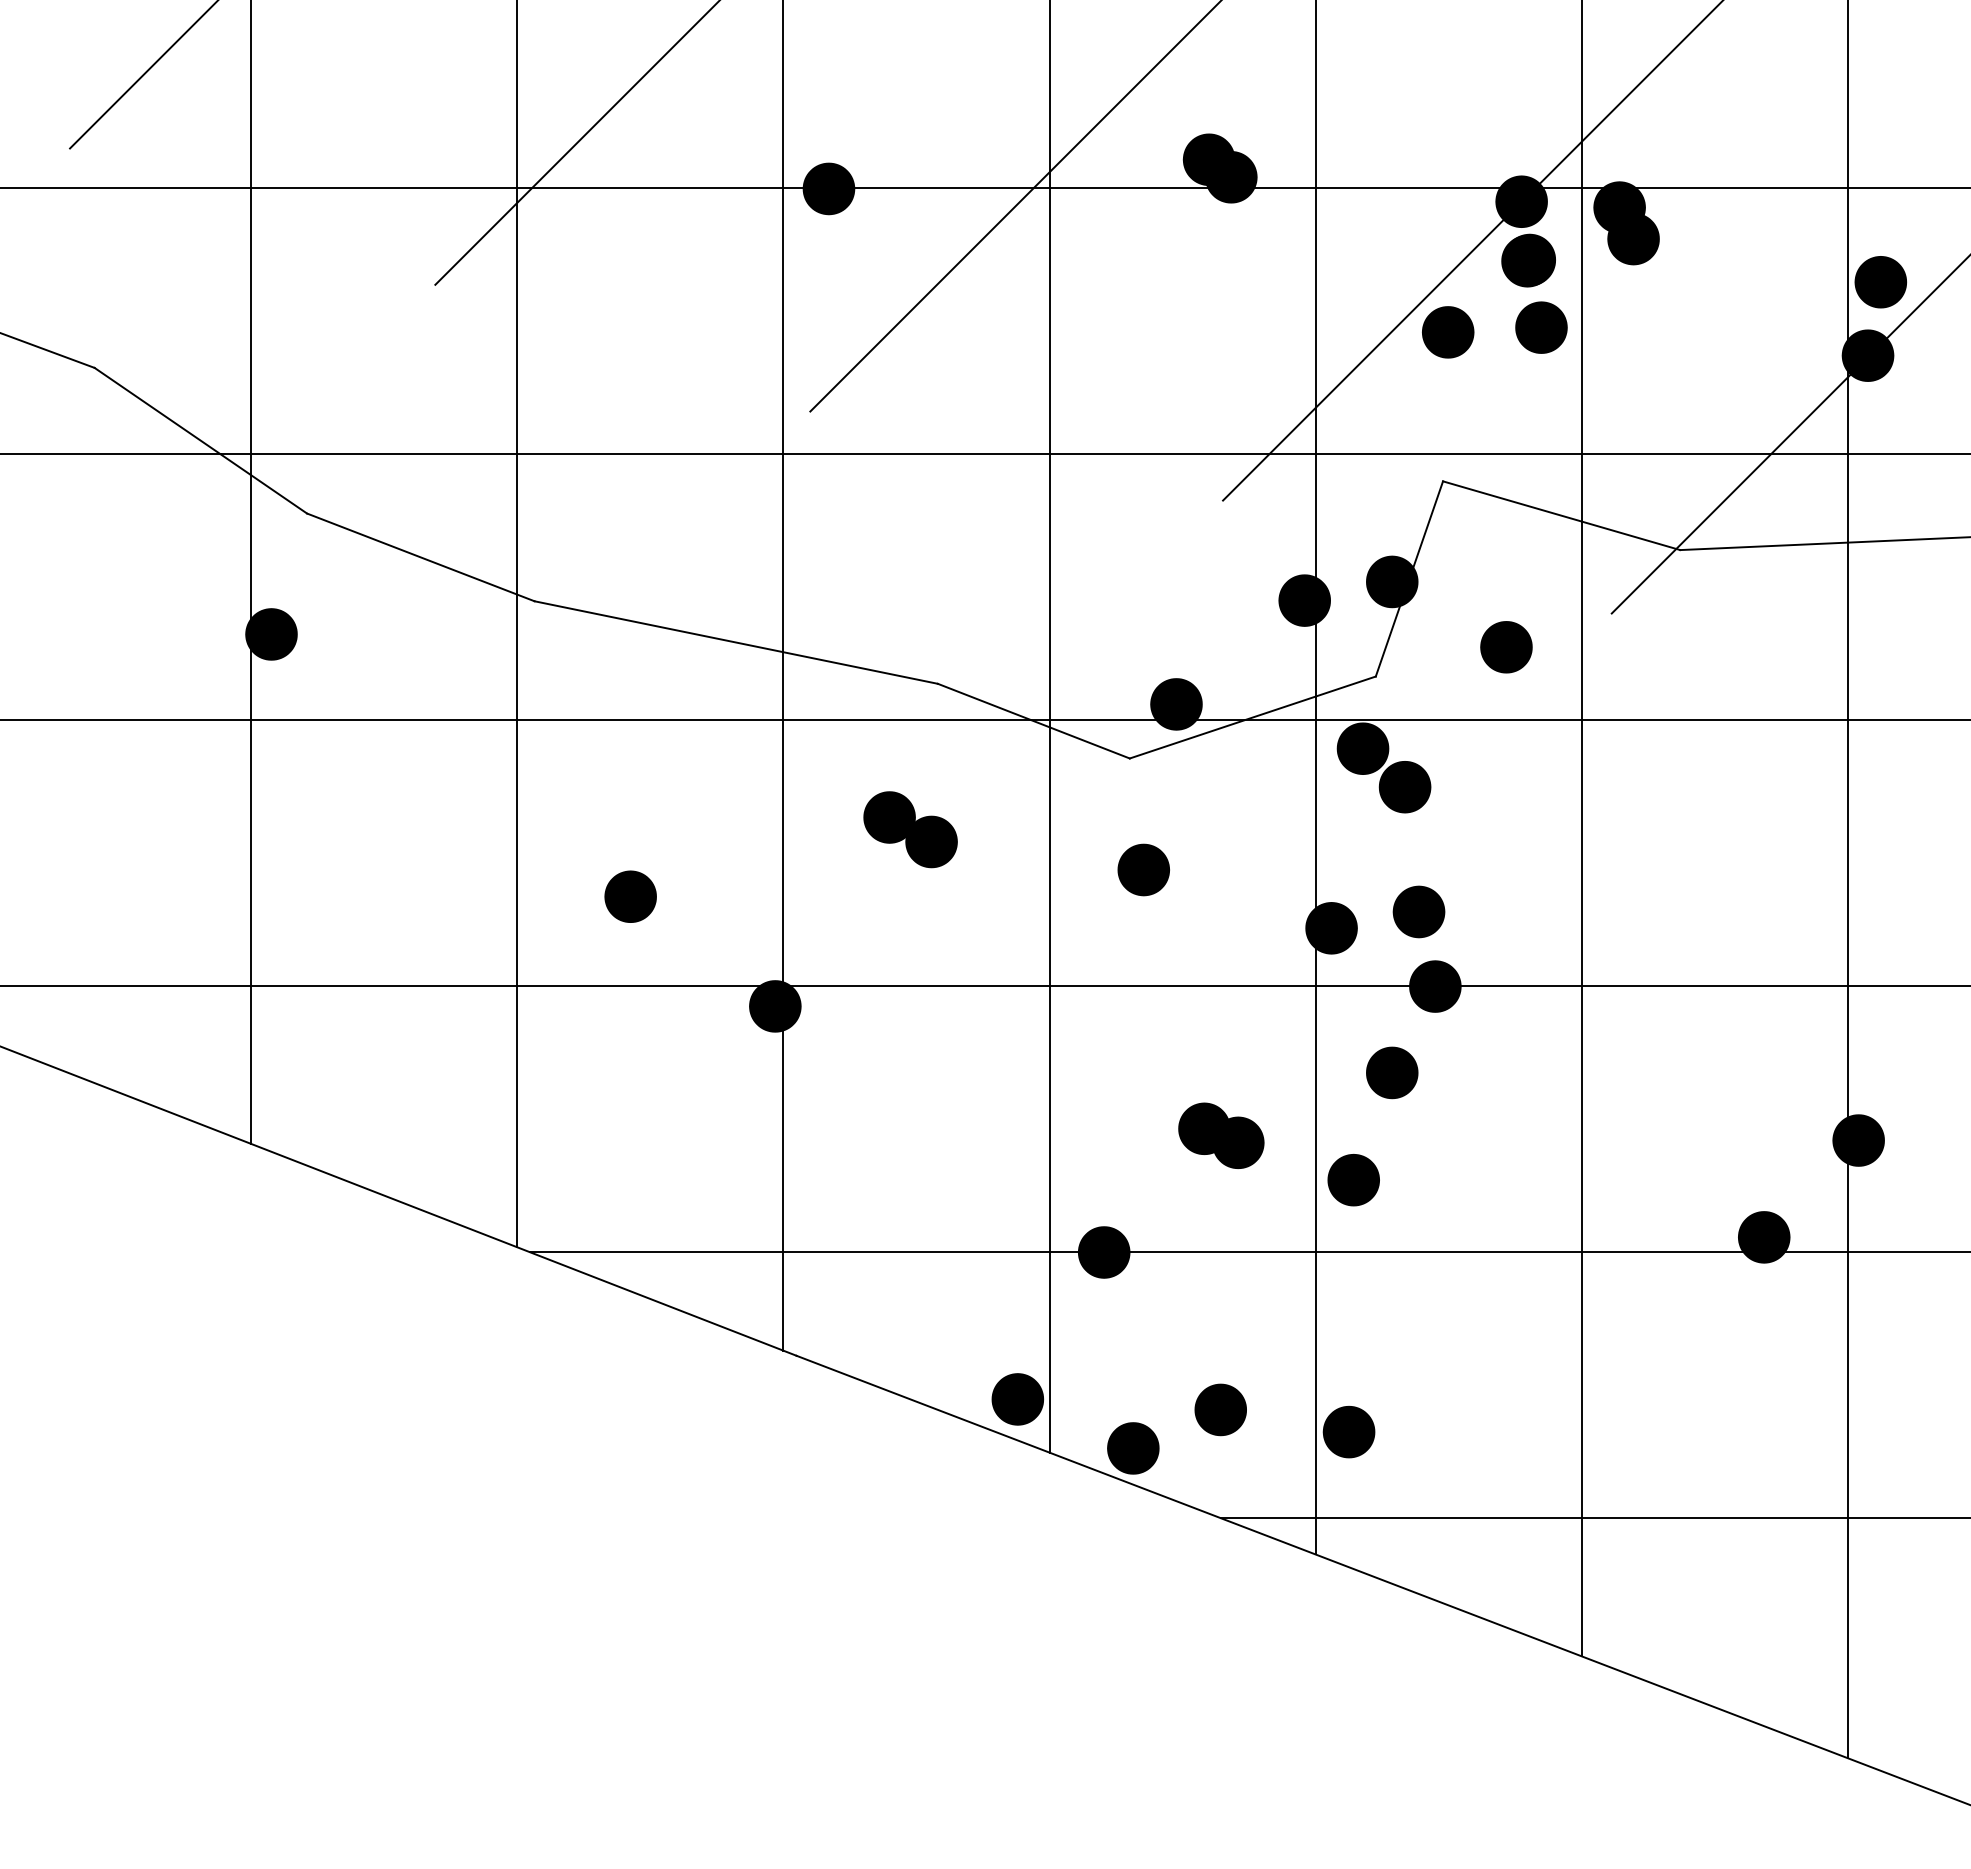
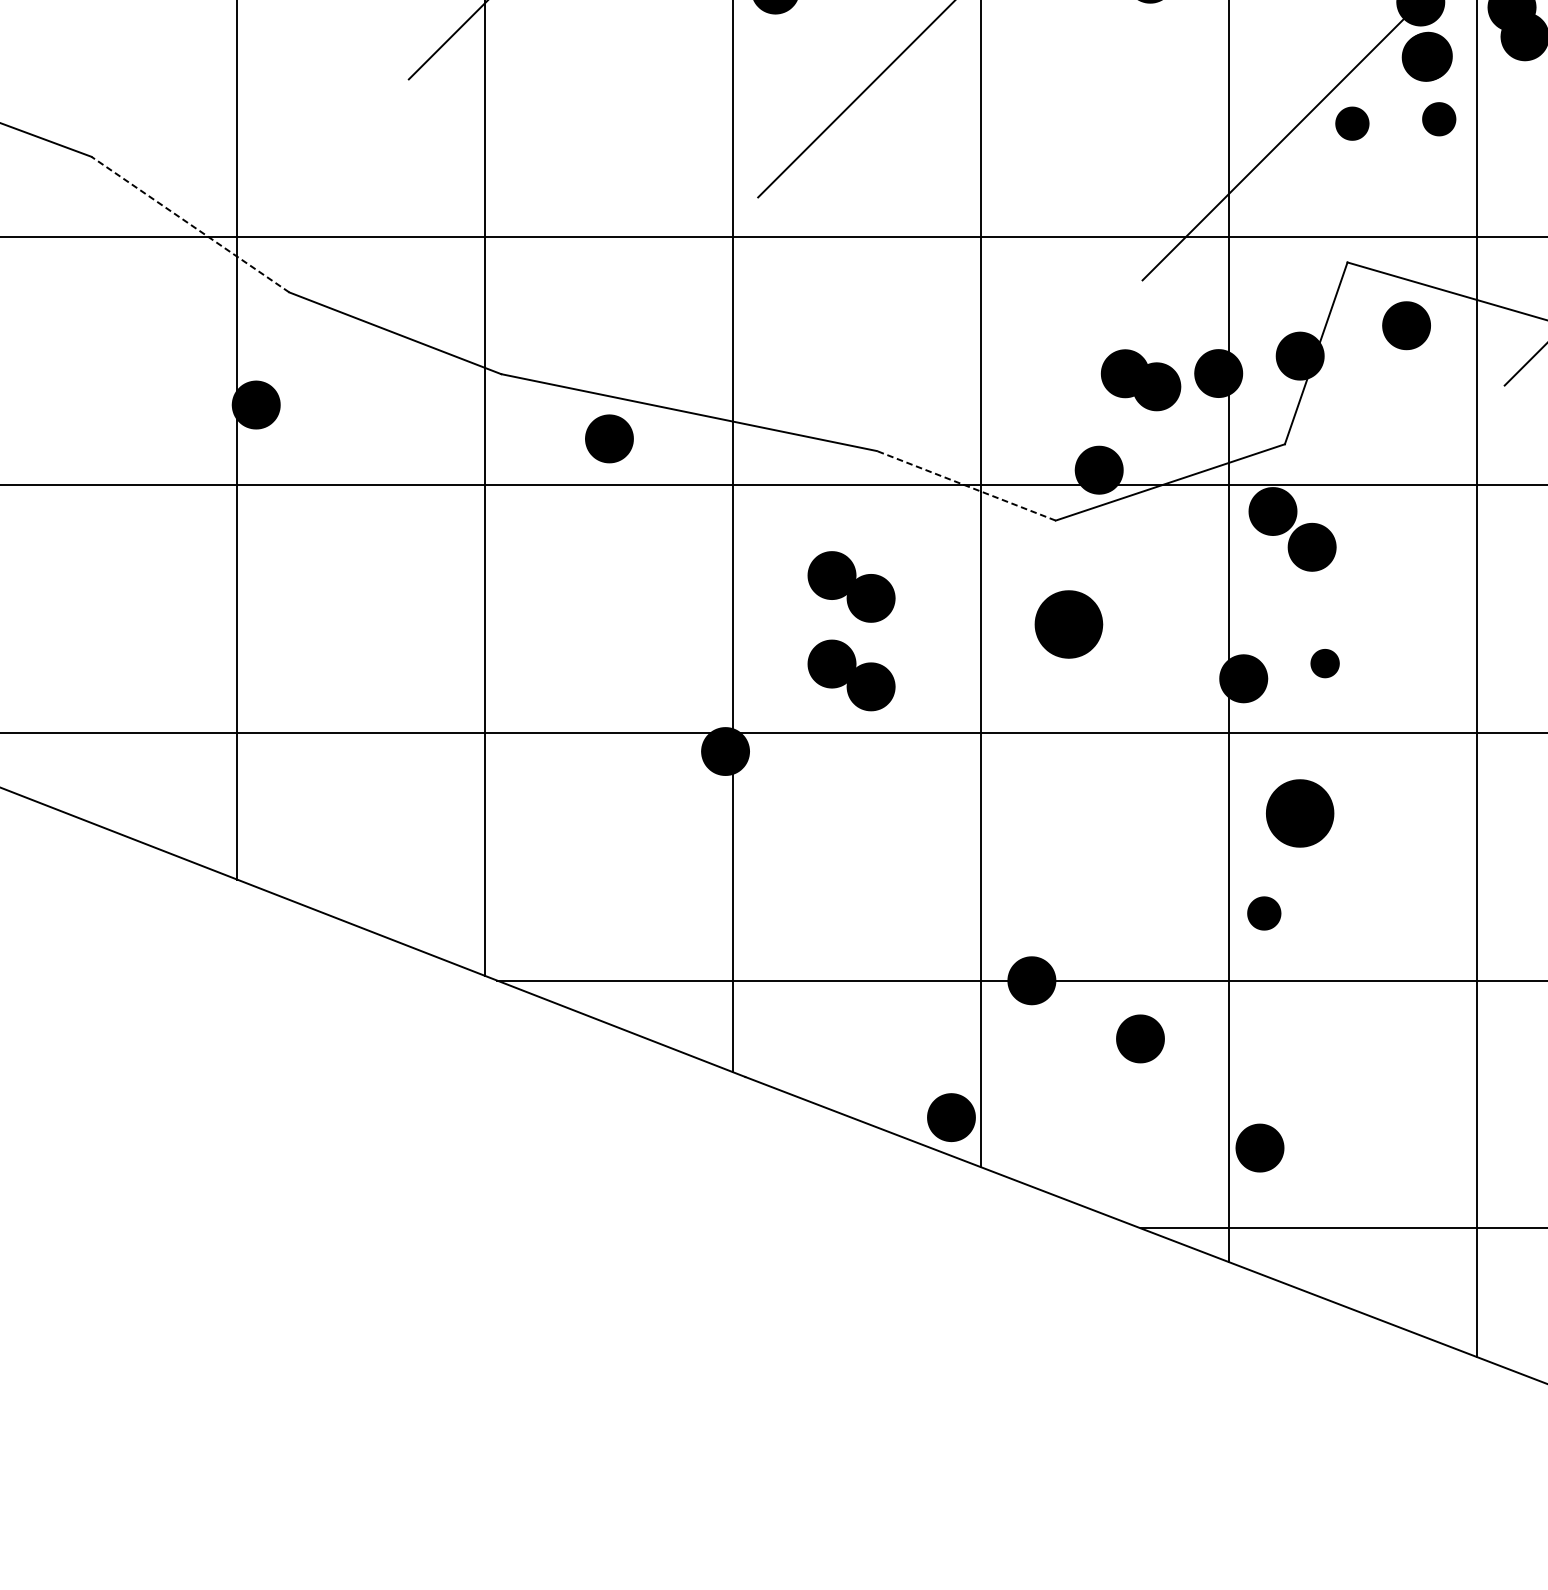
part: (1541, 327) -> (1439, 119), size x0.7
part: (1448, 332) -> (1352, 123), size x0.7
line: (200, 440) -> (190, 224), solid -> dashed
part: (1506, 647) -> (1406, 325), moved
line: (1033, 721) -> (966, 486), solid -> dashed
part: (1143, 869) -> (1068, 624), size x1.4
part: (630, 896) -> (609, 438), moved
part: (1418, 911) -> (1324, 663), size x0.6
part: (910, 924) -> (851, 675), added
fill: (1435, 986) -> (1340, 732), removed
part: (1392, 1072) -> (1300, 813), size x1.4
part: (1221, 1135) -> (1141, 379), moved
part: (1353, 1180) -> (1264, 913), size x0.7
part: (1220, 1409) -> (1140, 1038), moved
fill: (1133, 1448) -> (1059, 1163), removed

